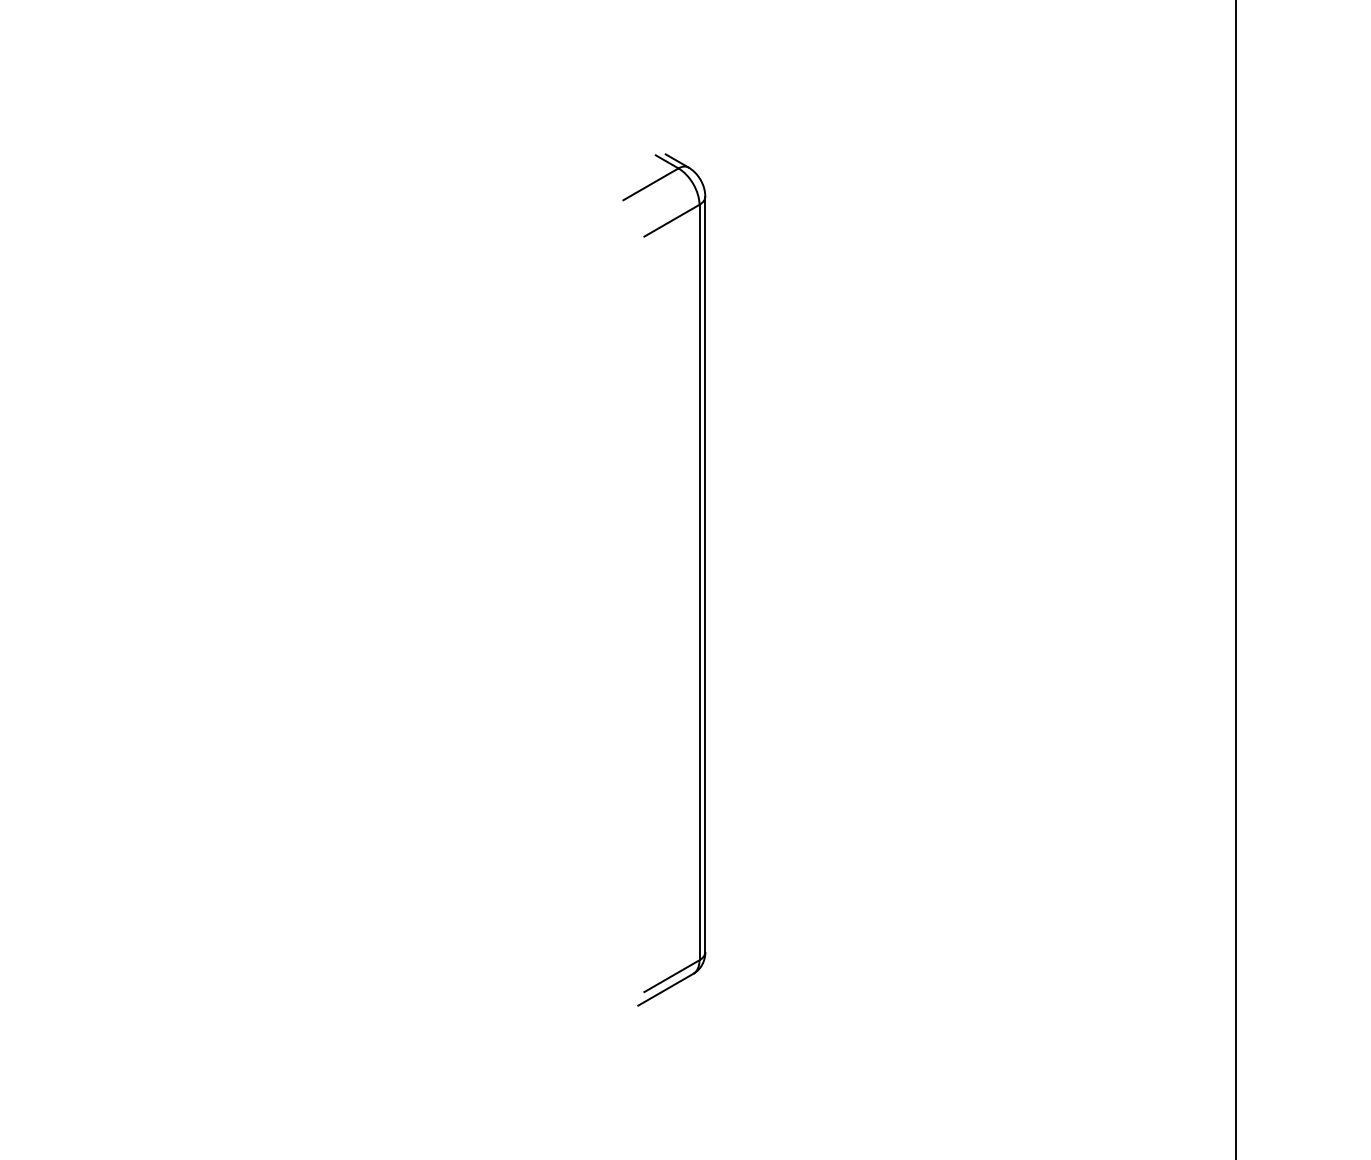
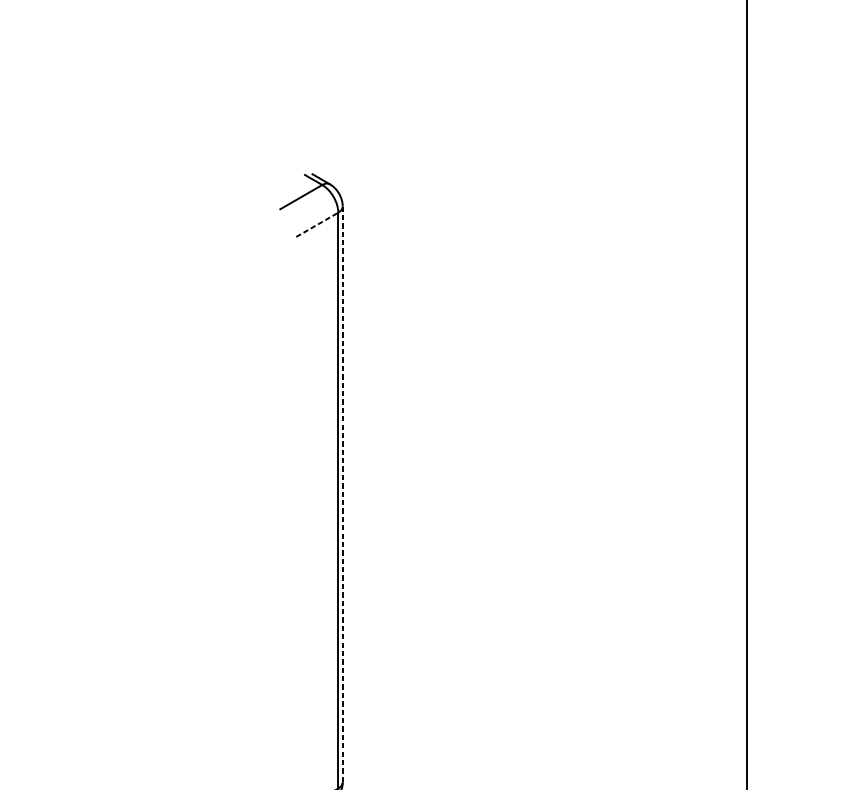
line: (671, 220) -> (316, 224), solid -> dashed
line: (705, 574) -> (342, 494), solid -> dashed

